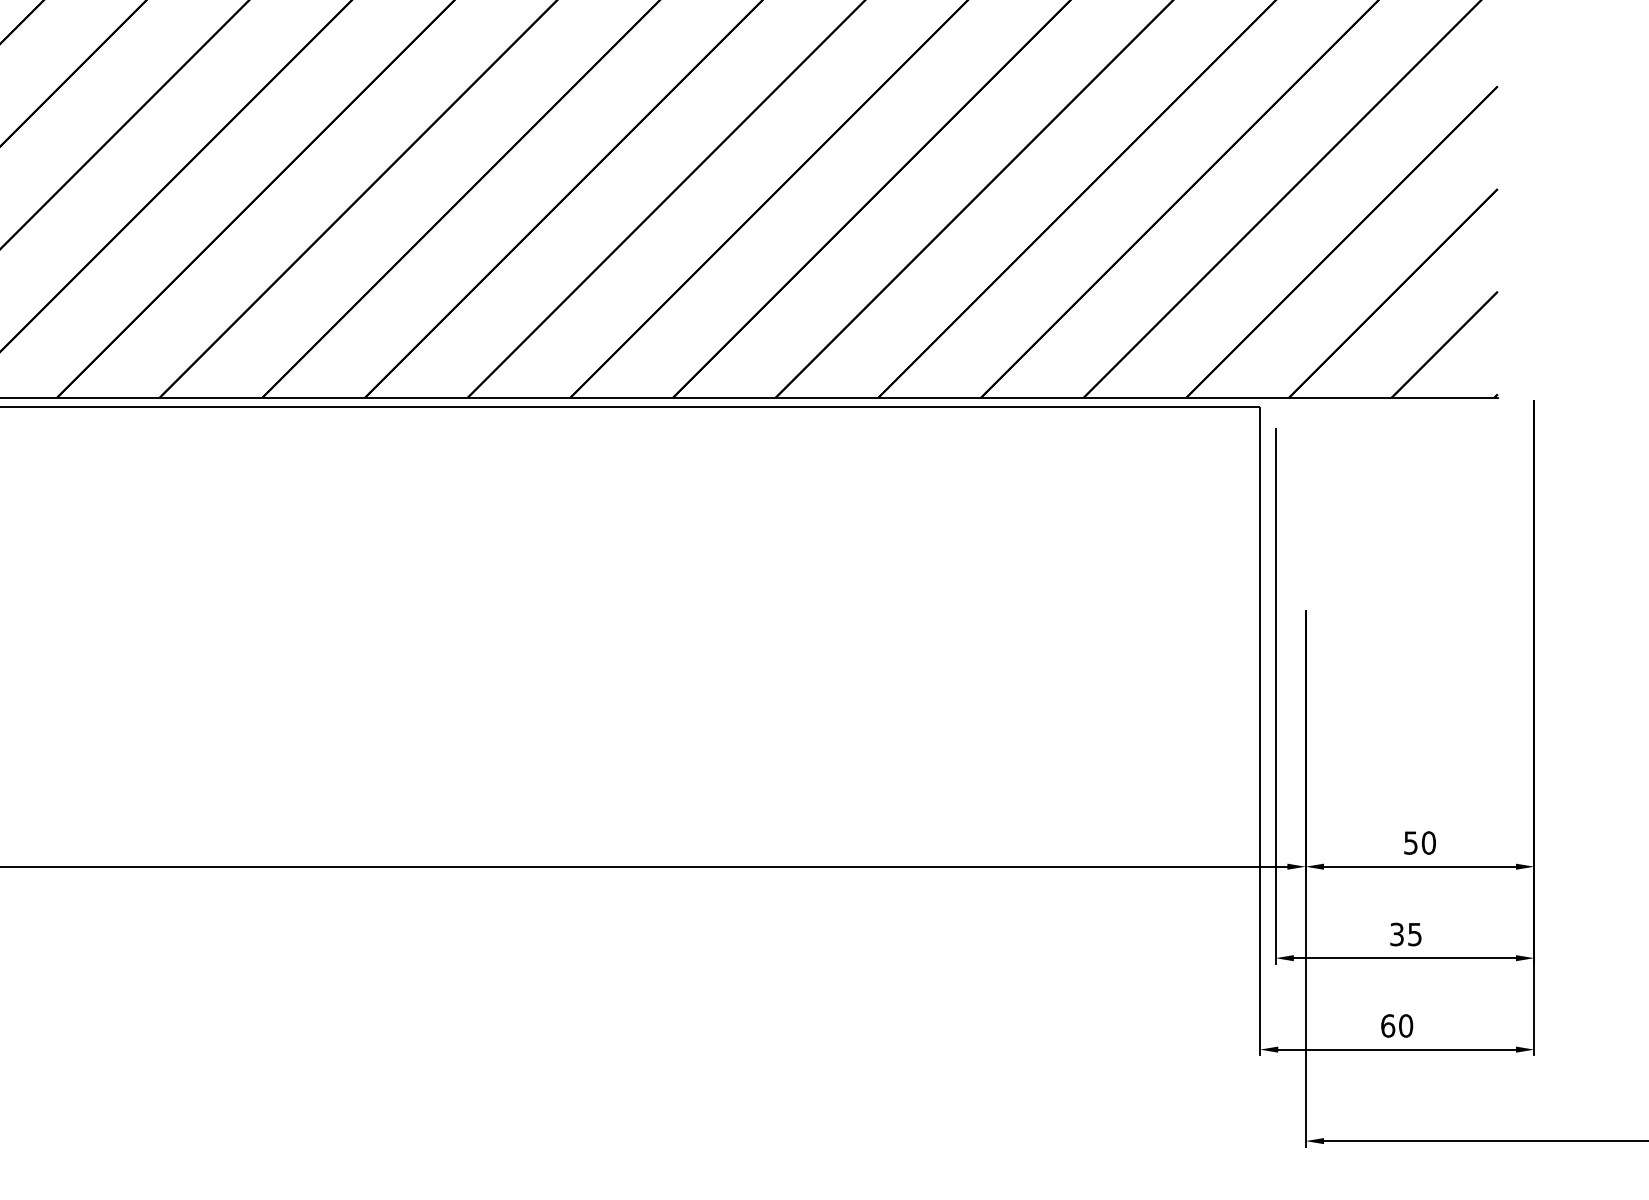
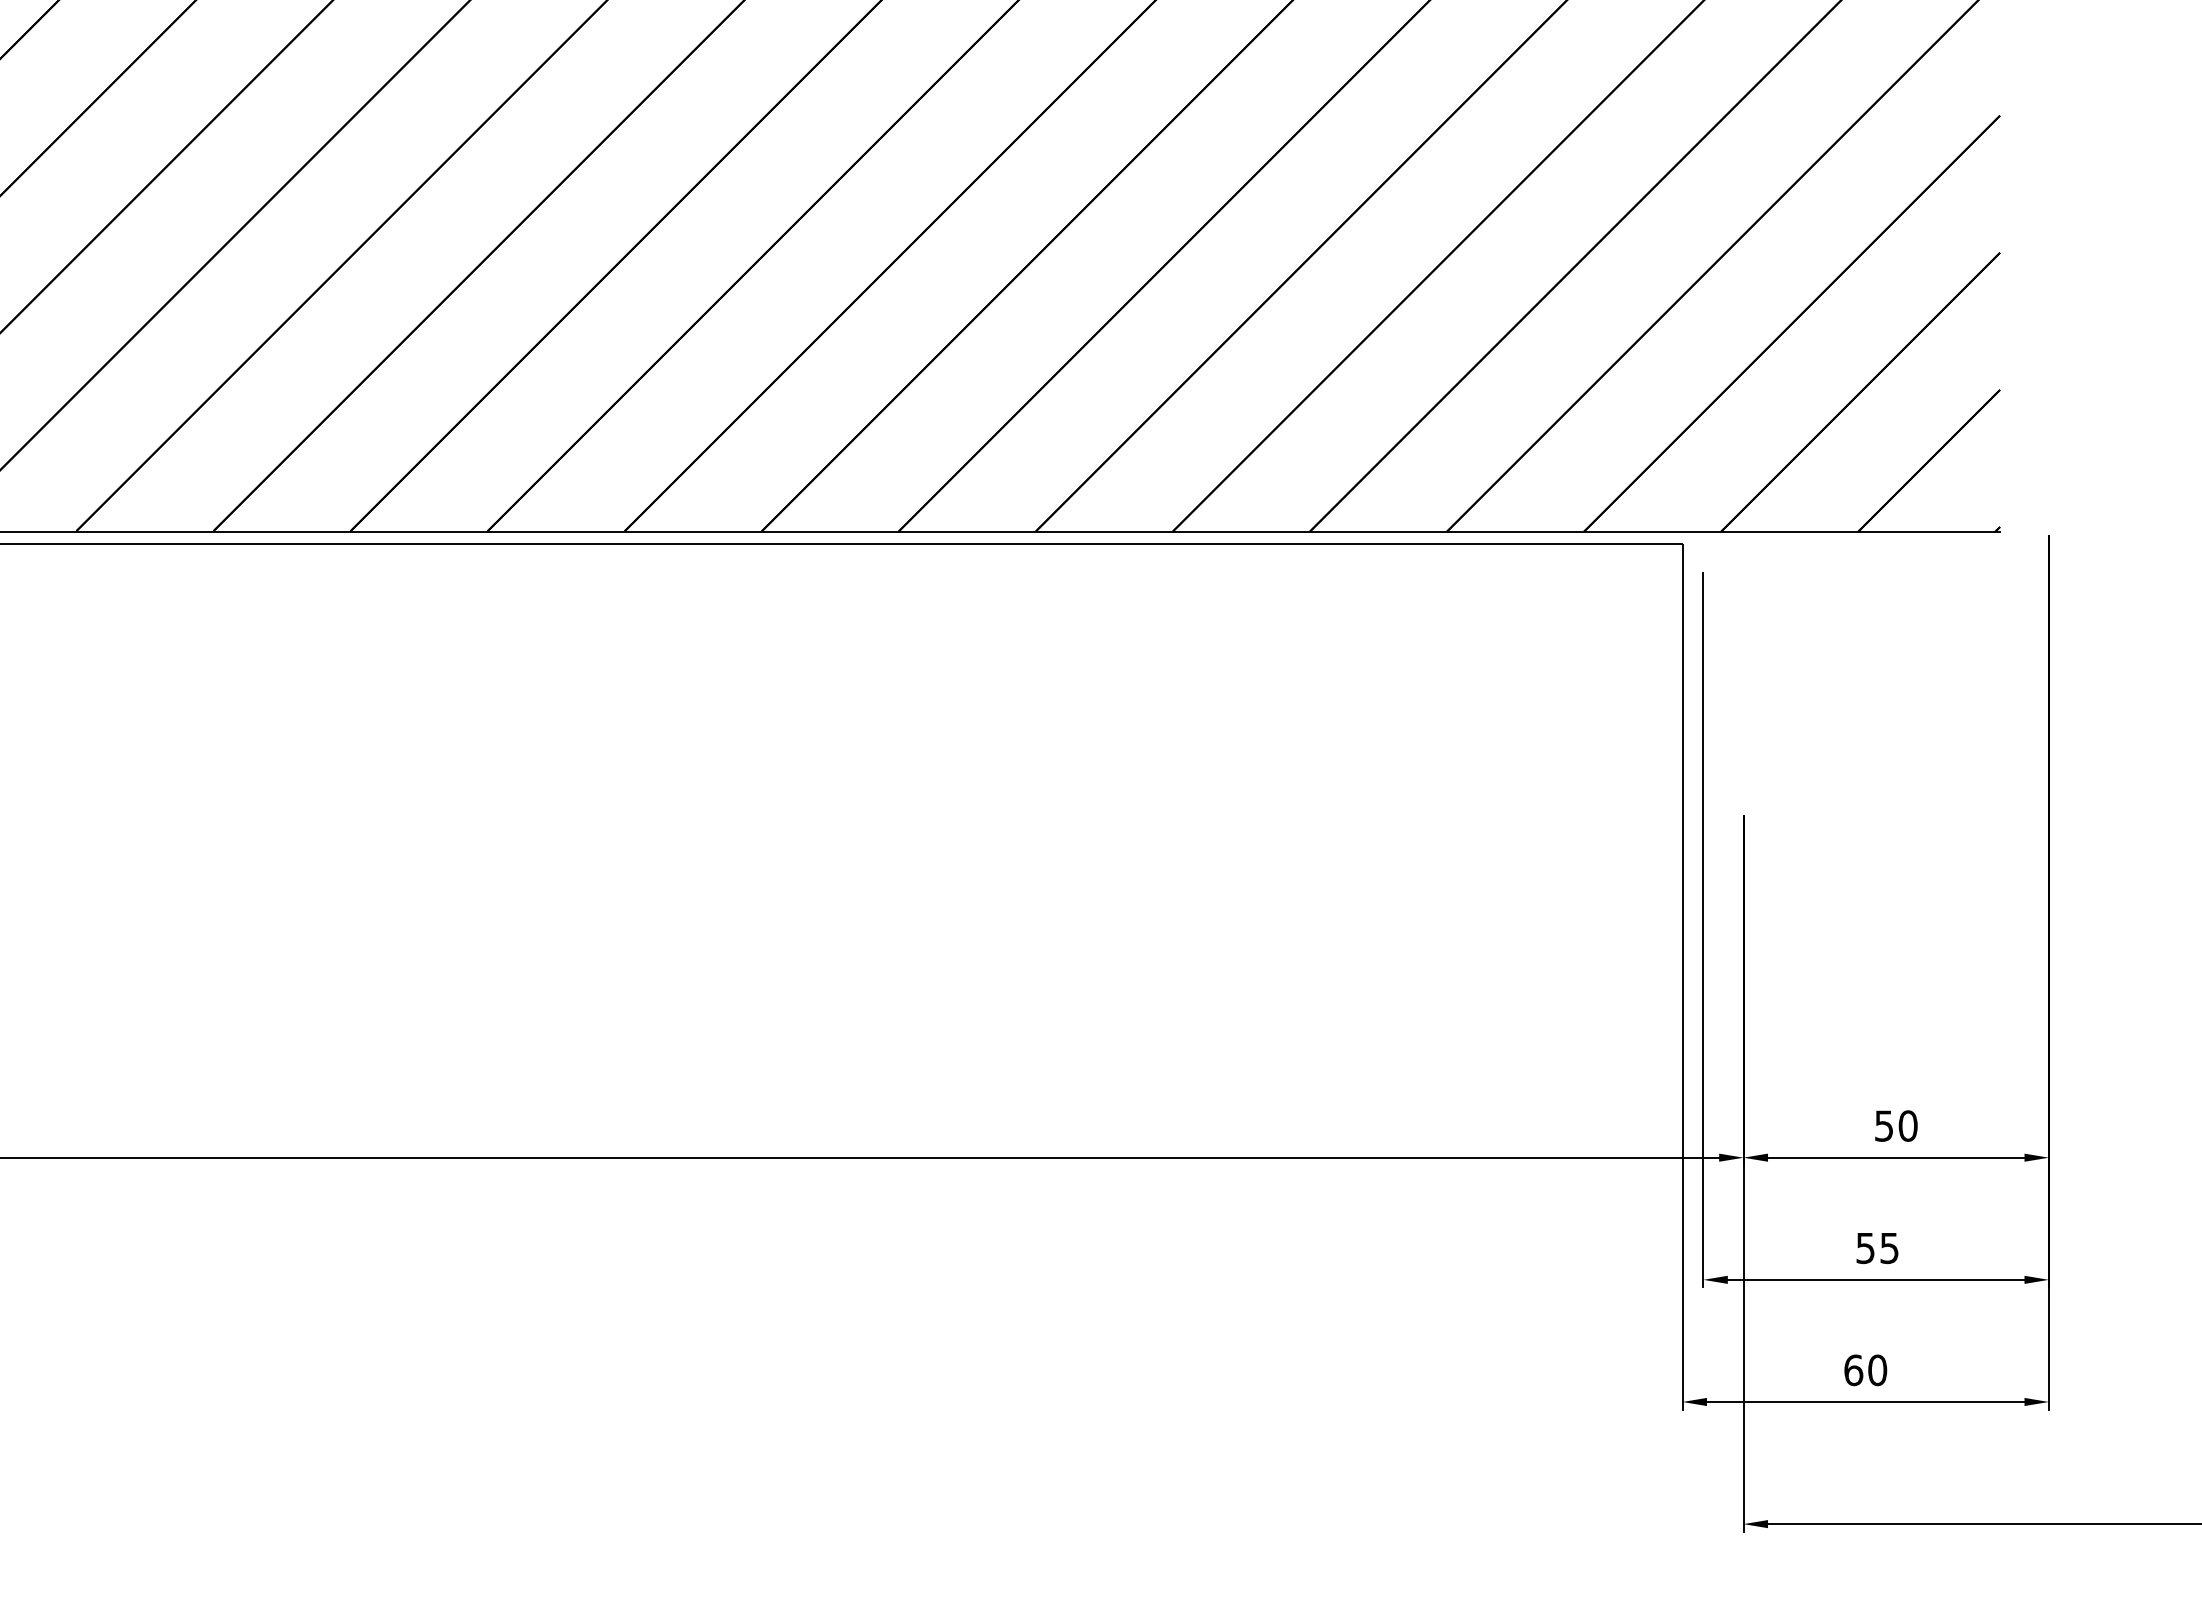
text: (1396, 933) -> (1865, 1247), 35 -> 55

